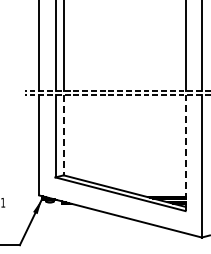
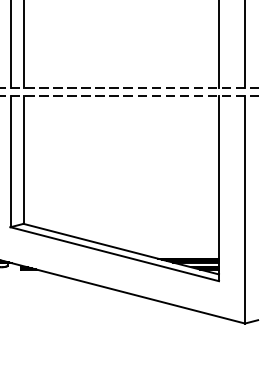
line: (63, 135) -> (23, 159), dashed -> solid
line: (185, 153) -> (218, 188), dashed -> solid

